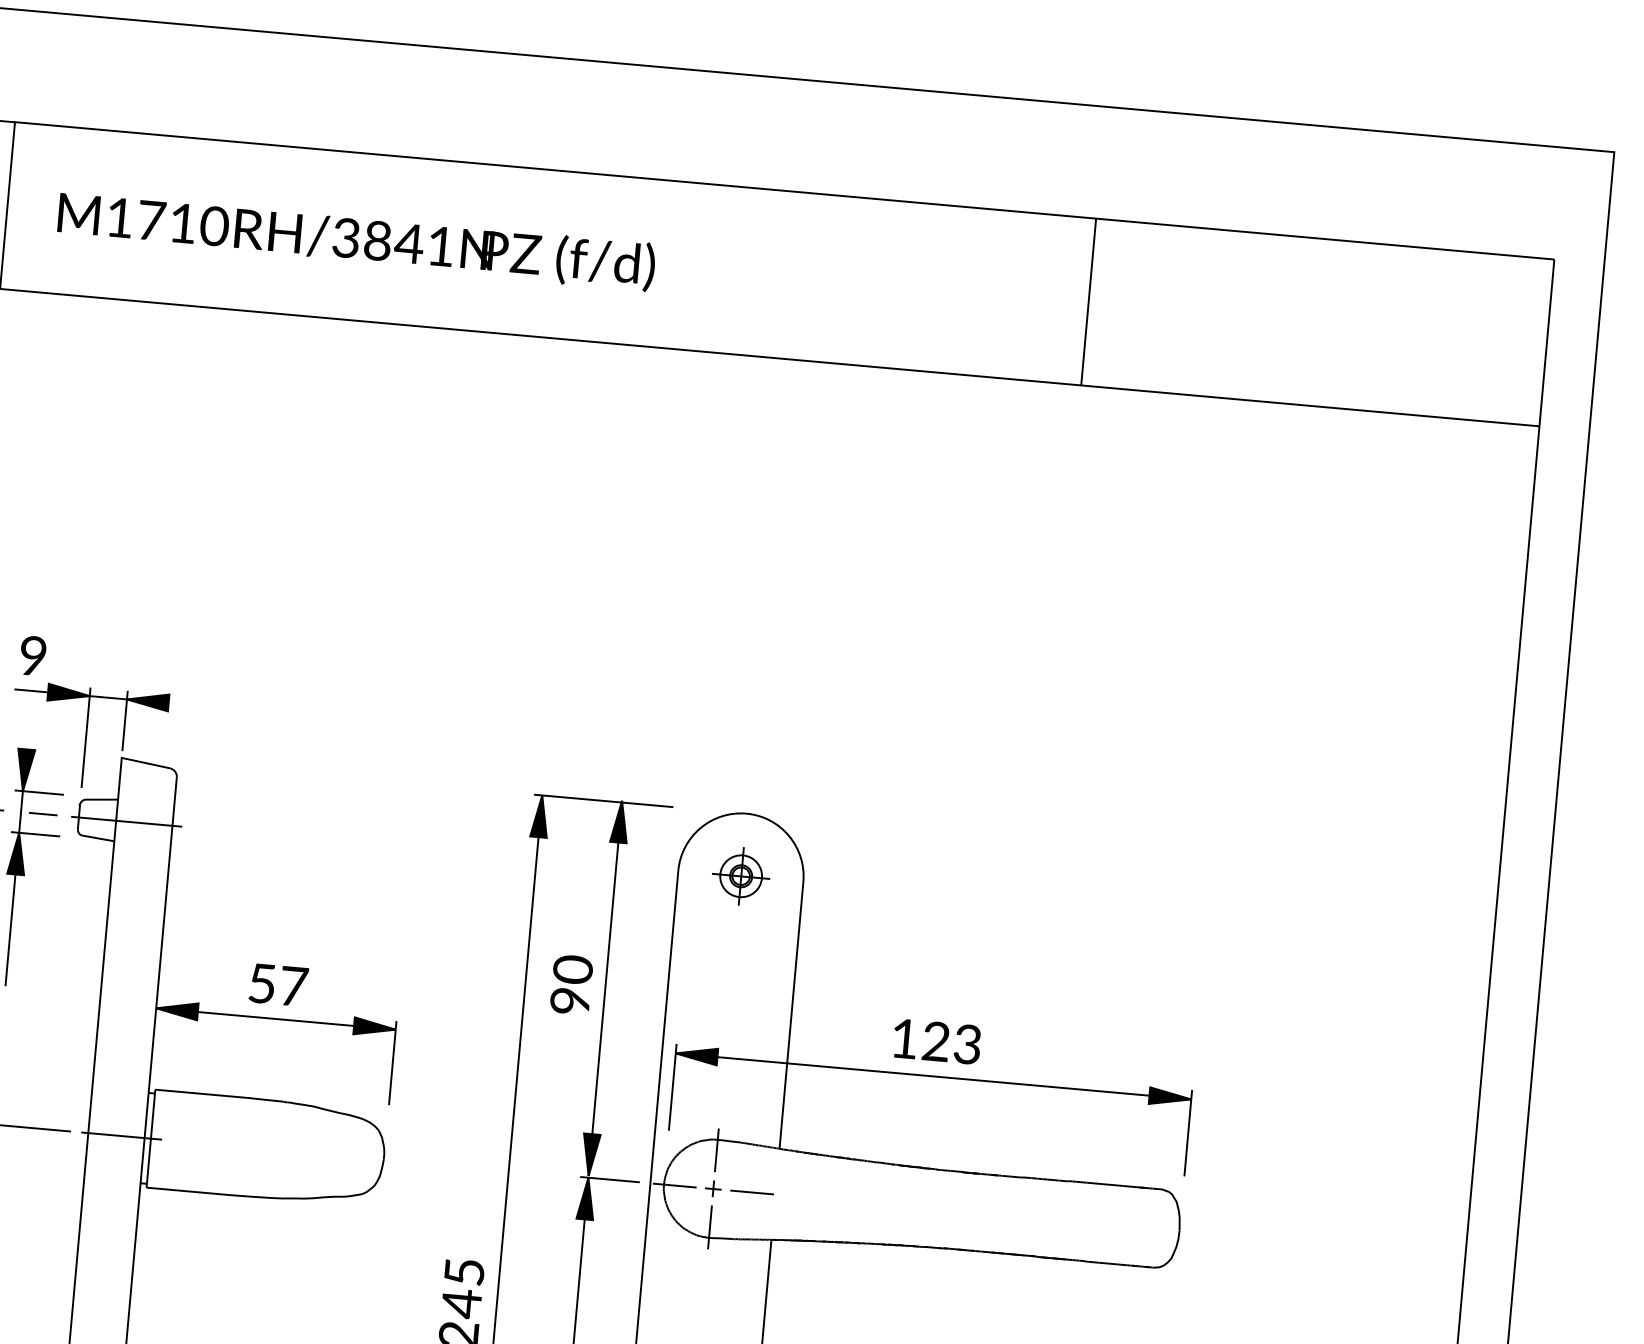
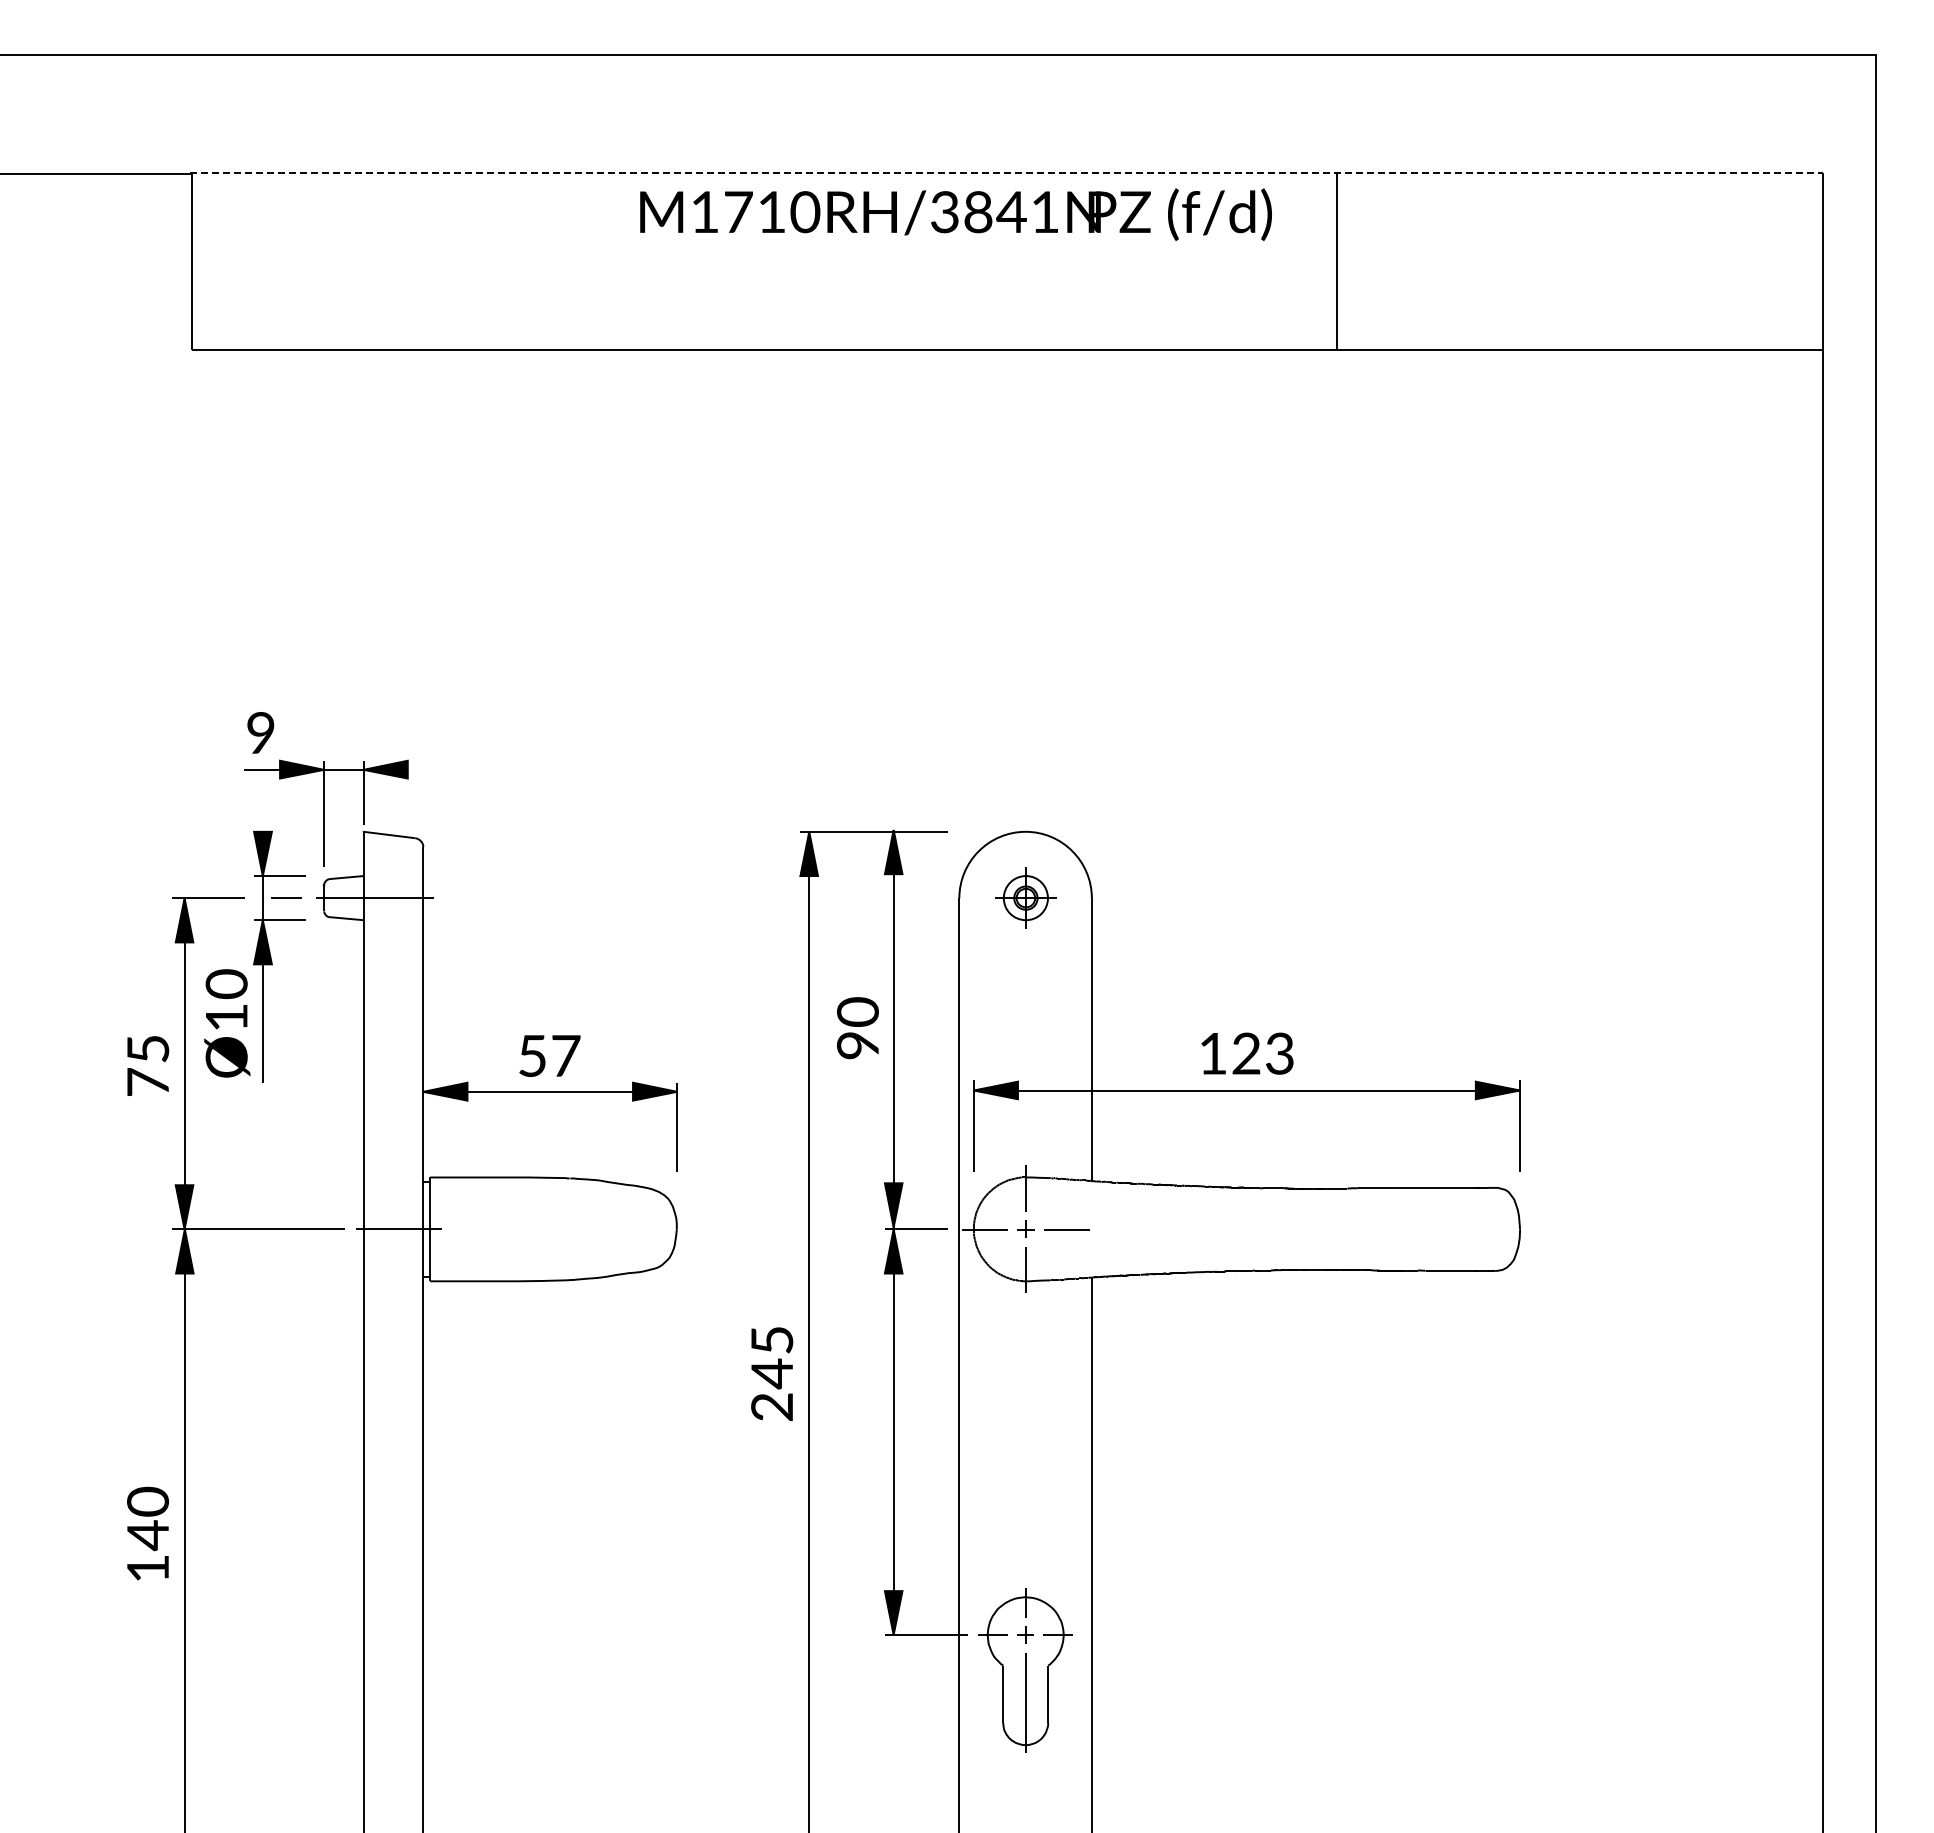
line: (783, 190) -> (1006, 173), solid -> dashed
text: (356, 241) -> (955, 214), moved

